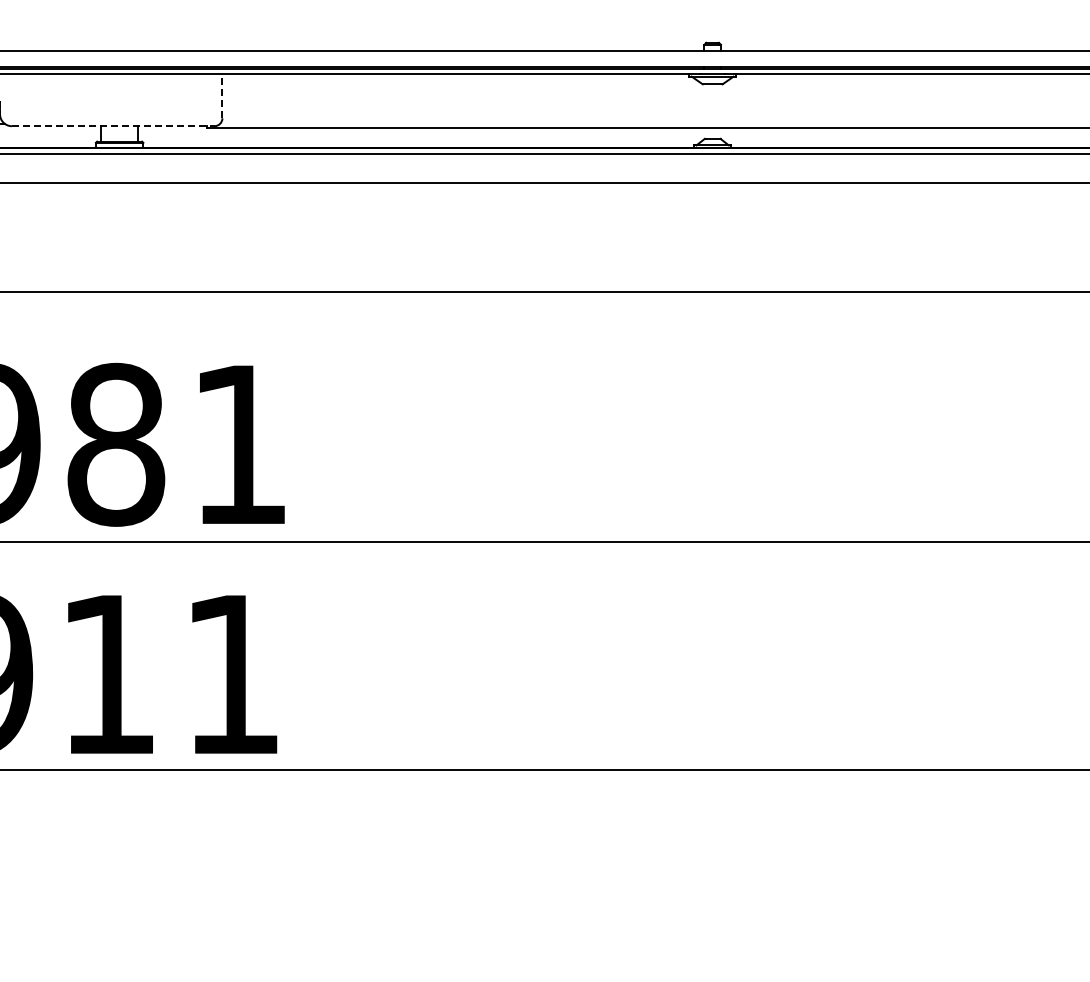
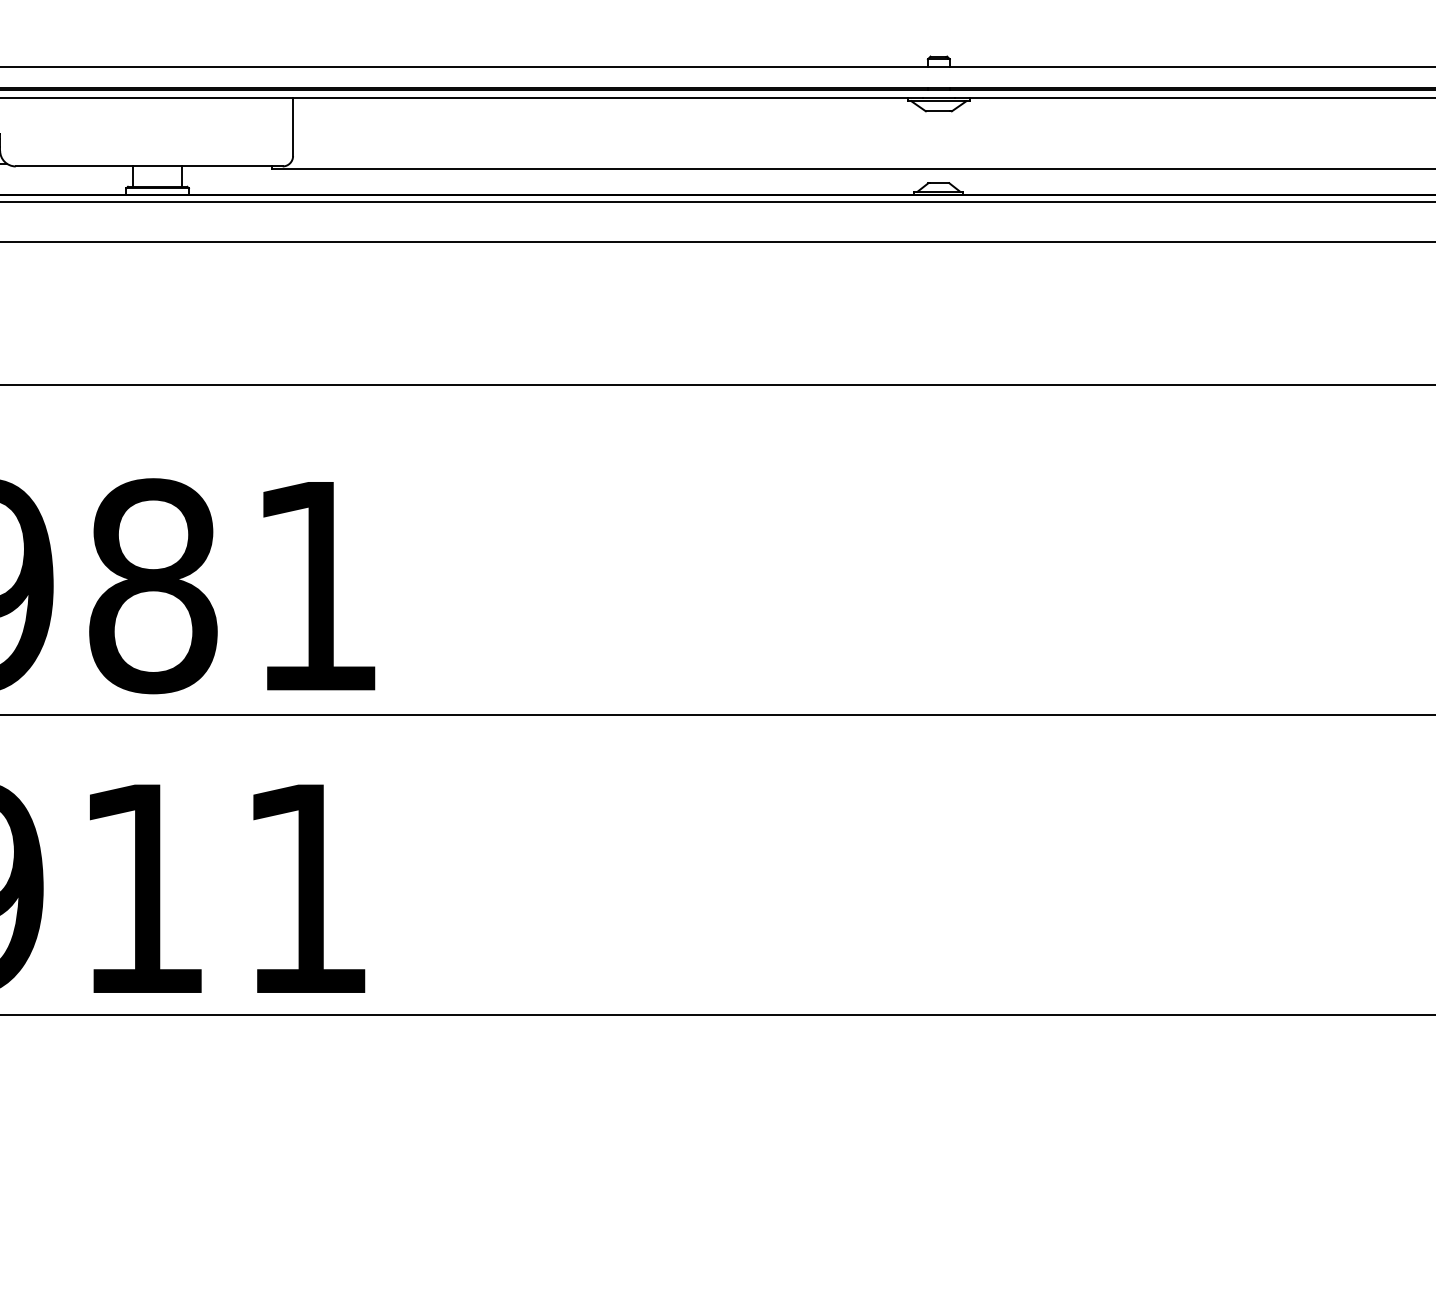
line: (222, 96) -> (293, 127), dashed -> solid
line: (113, 126) -> (149, 166), dashed -> solid

